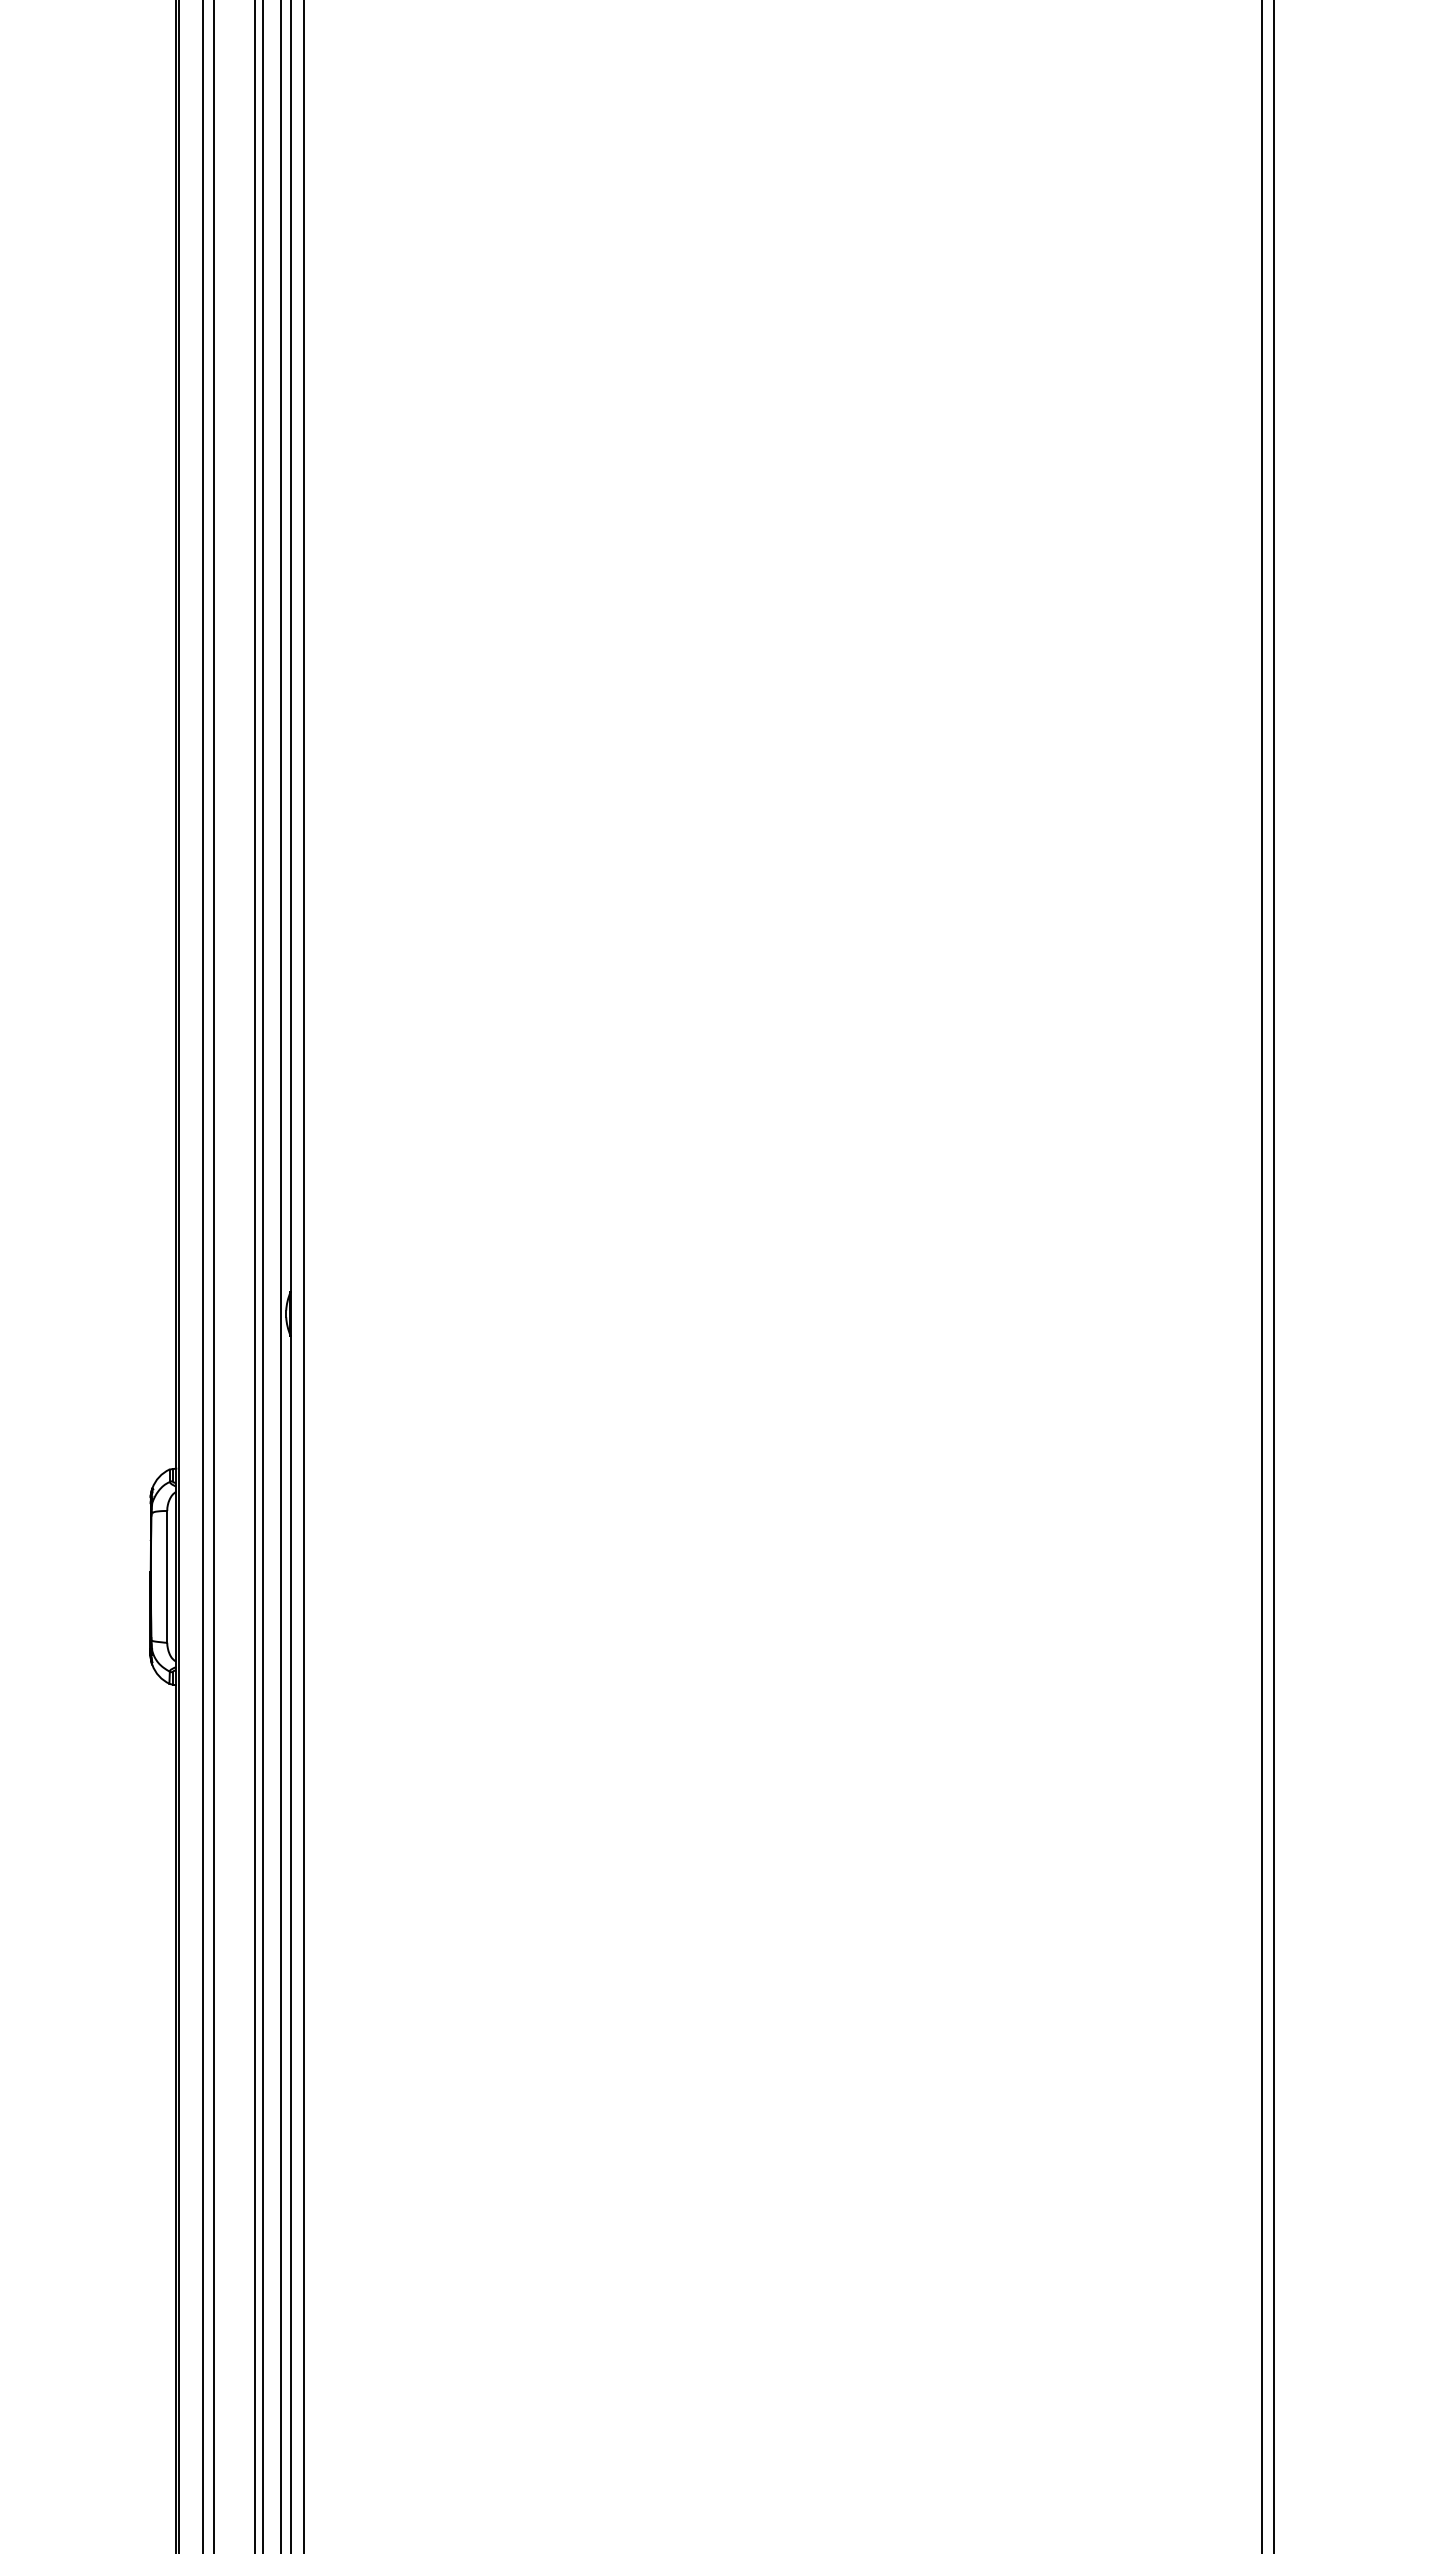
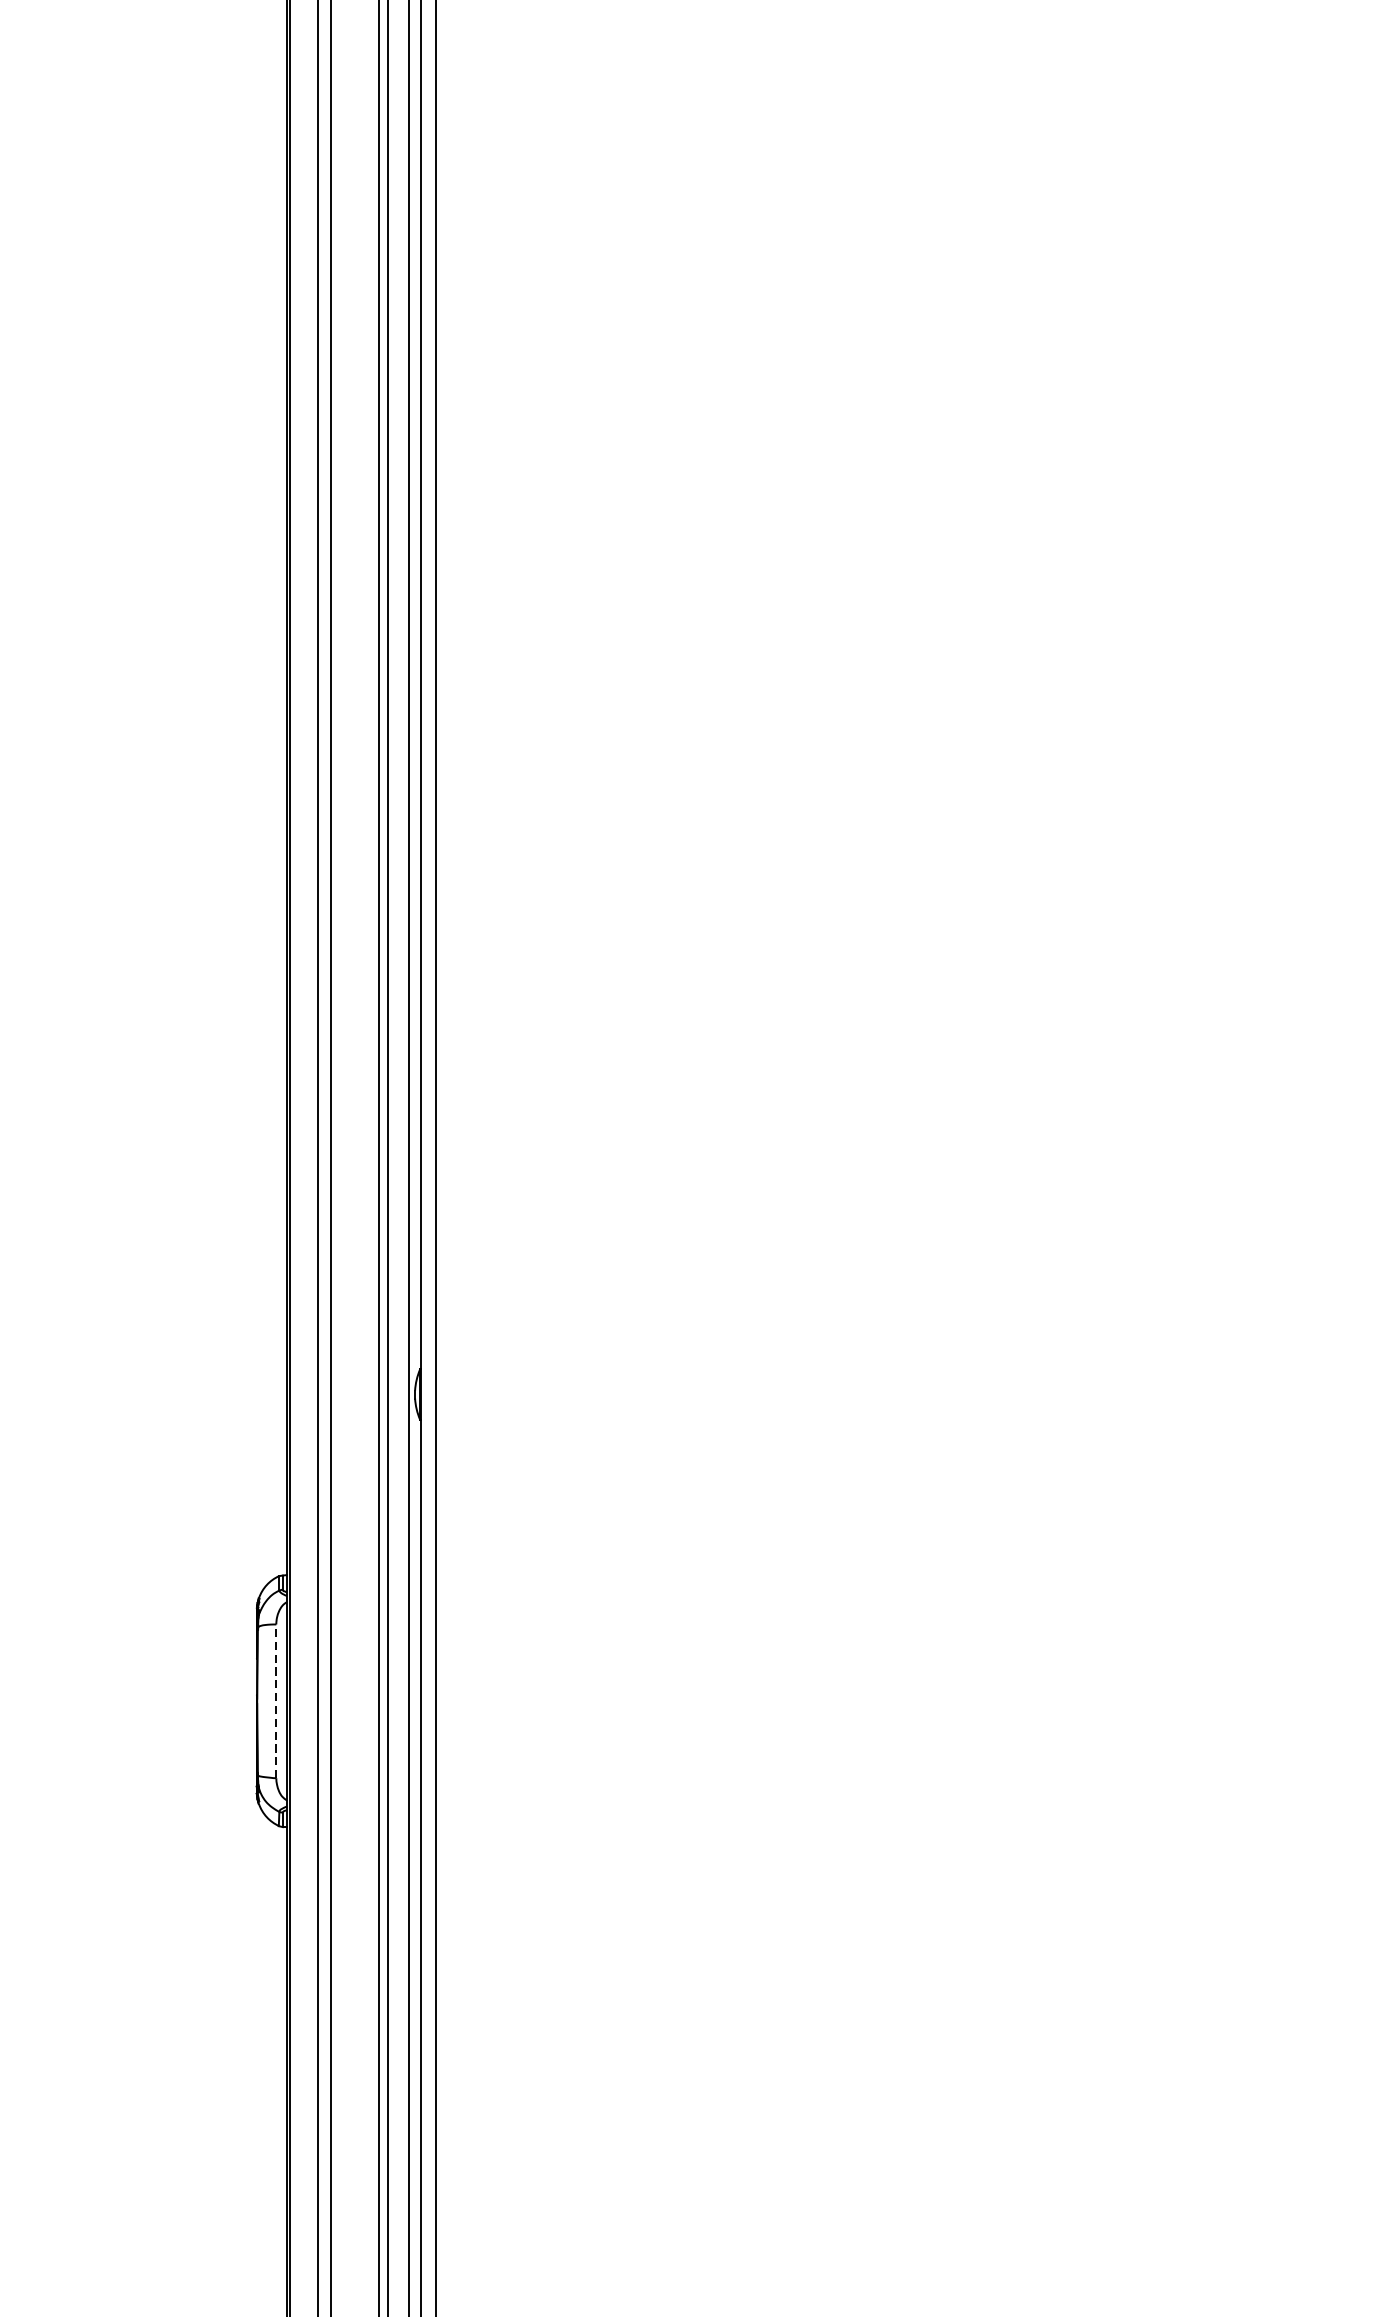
line: (167, 1576) -> (276, 1700), solid -> dashed

